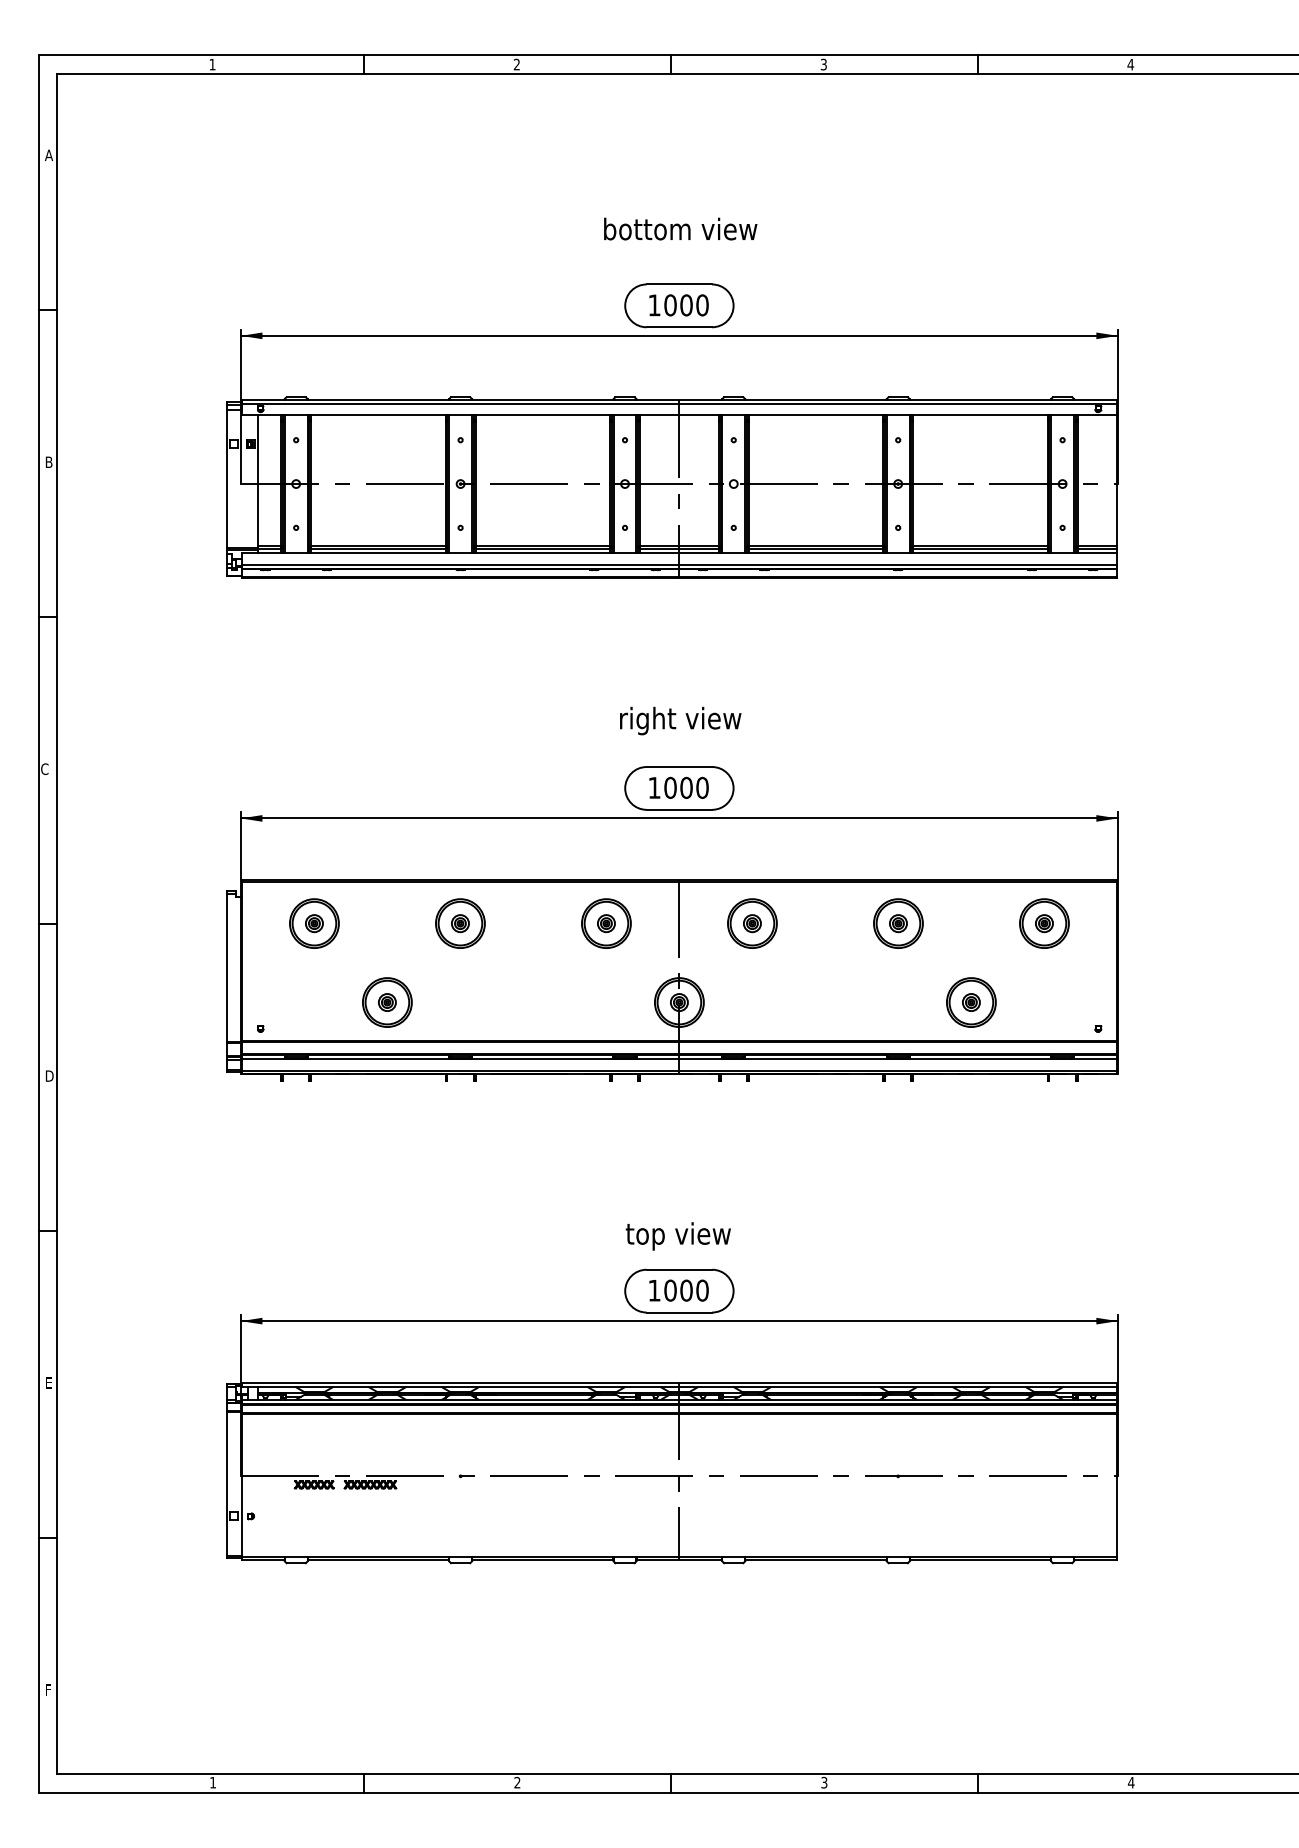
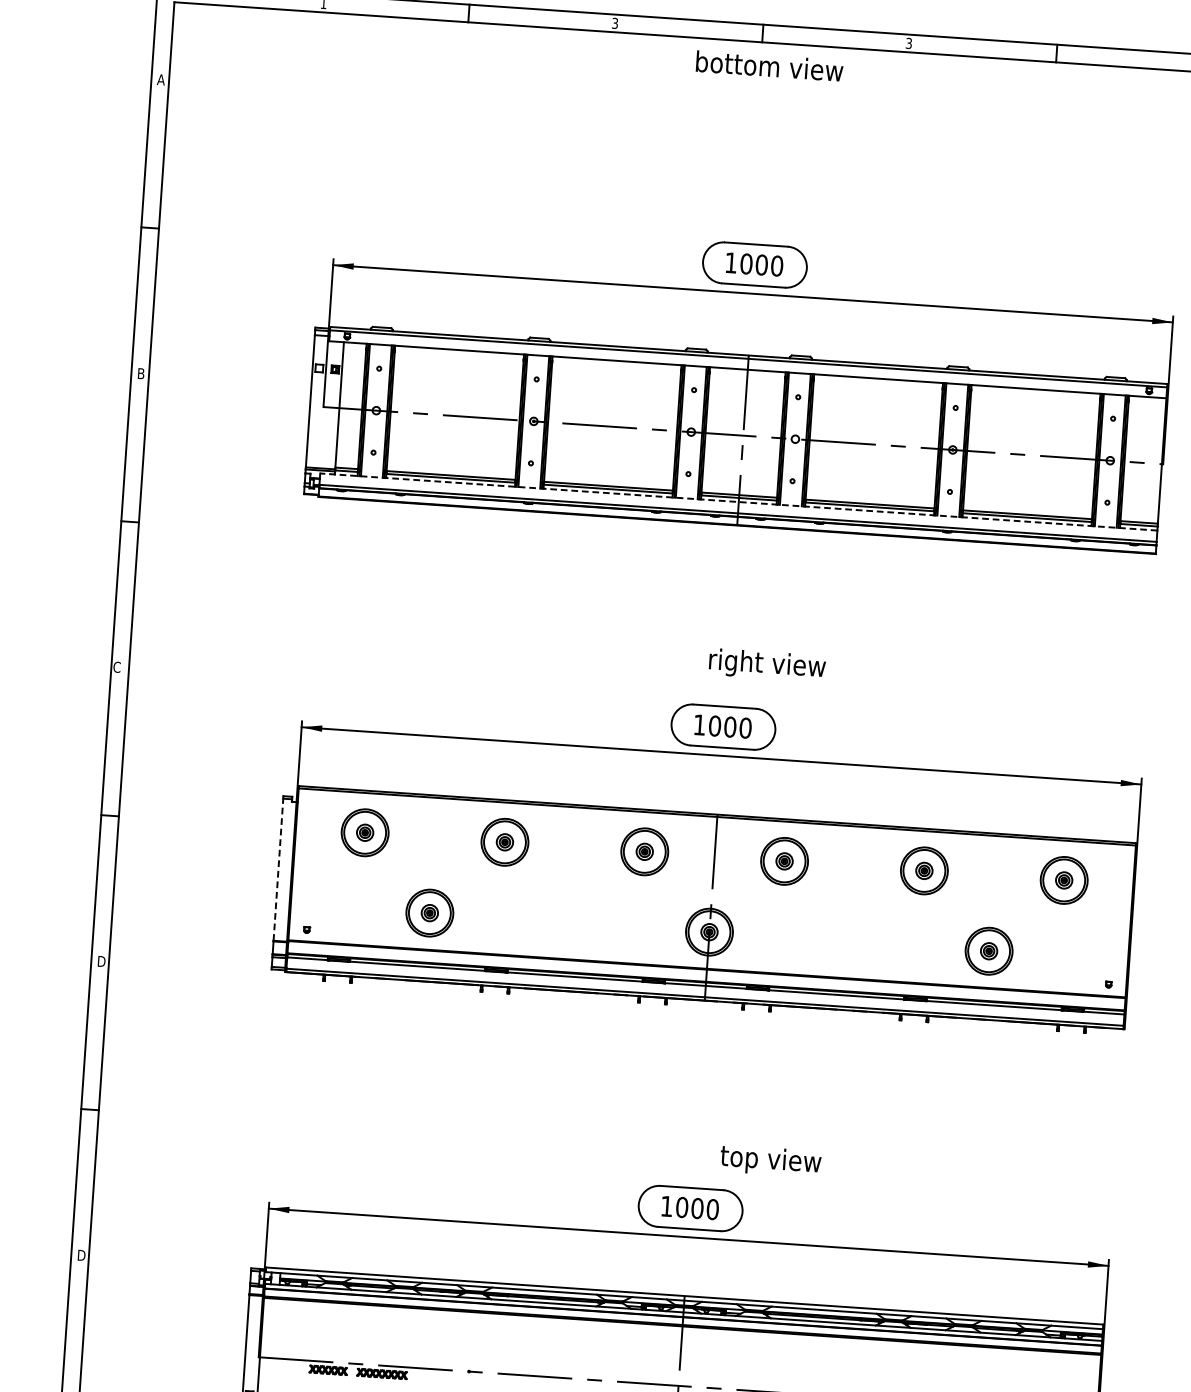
text: (516, 64) -> (614, 23), 2 -> 3
text: (680, 228) -> (769, 65), moved
line: (678, 553) -> (737, 502), solid -> dashed
text: (680, 720) -> (767, 664), moved
line: (226, 967) -> (278, 869), solid -> dashed
text: (677, 1236) -> (769, 1161), moved
text: (49, 1382) -> (81, 1254), E -> D

